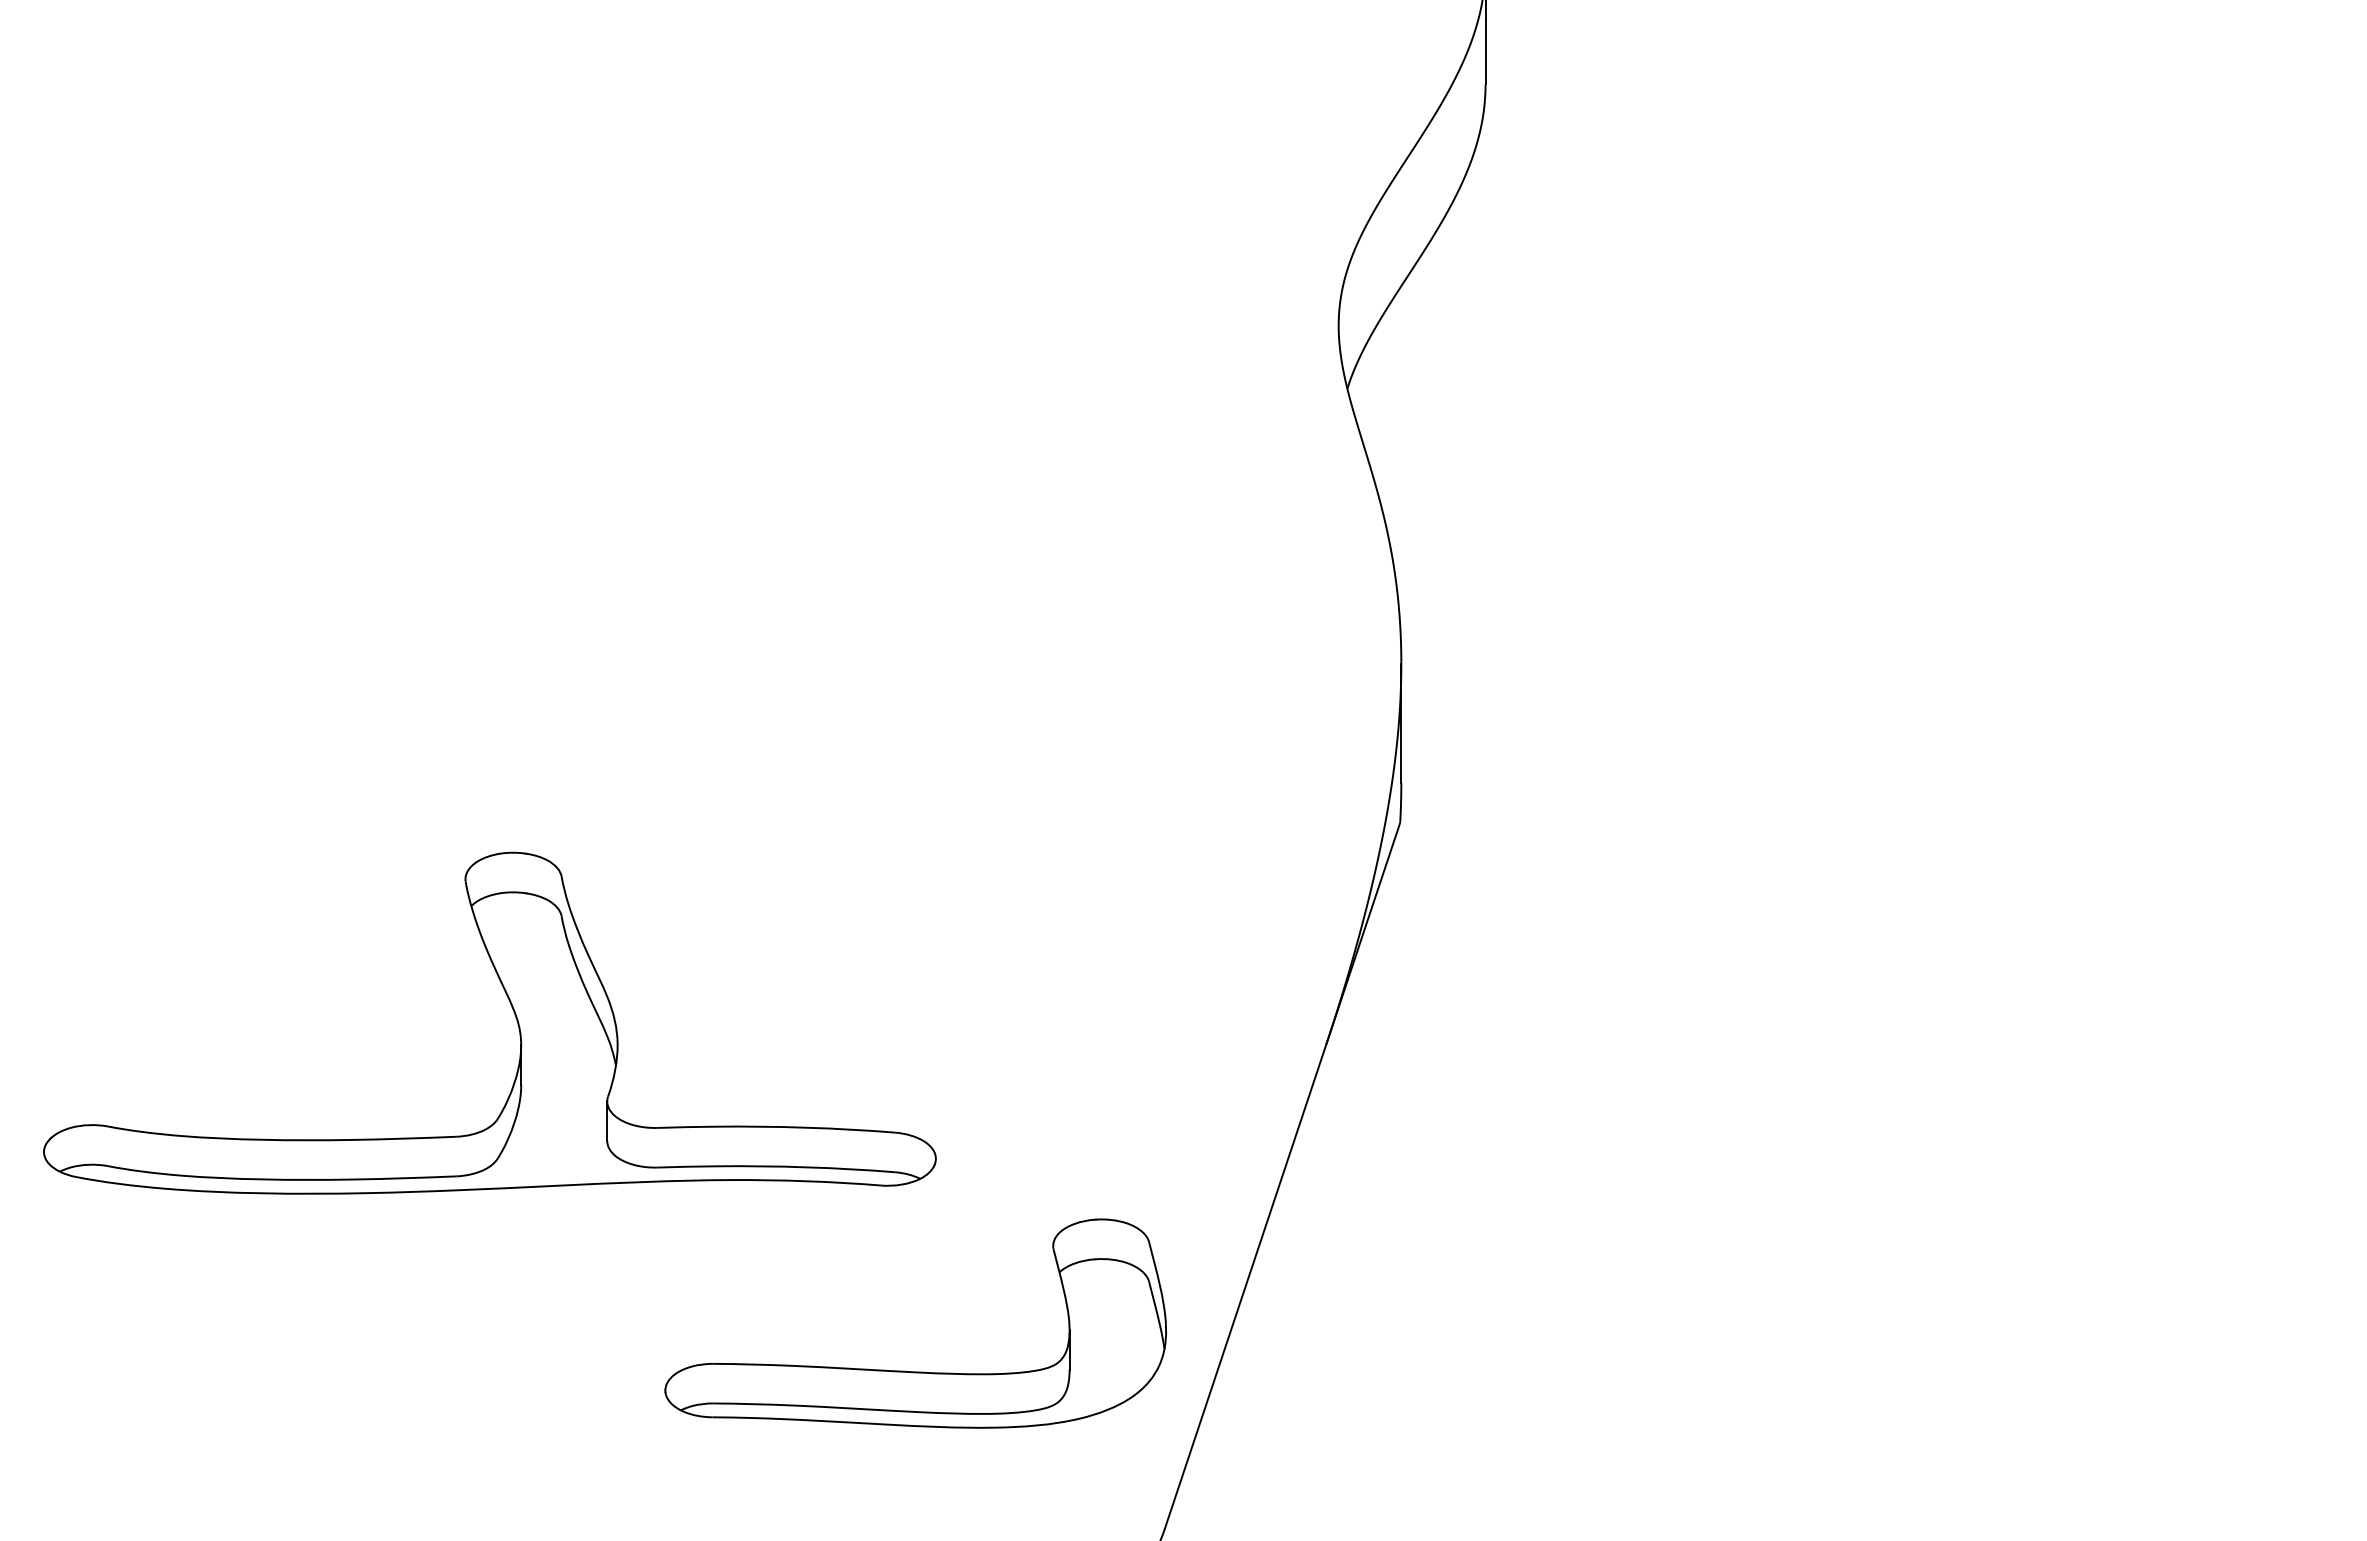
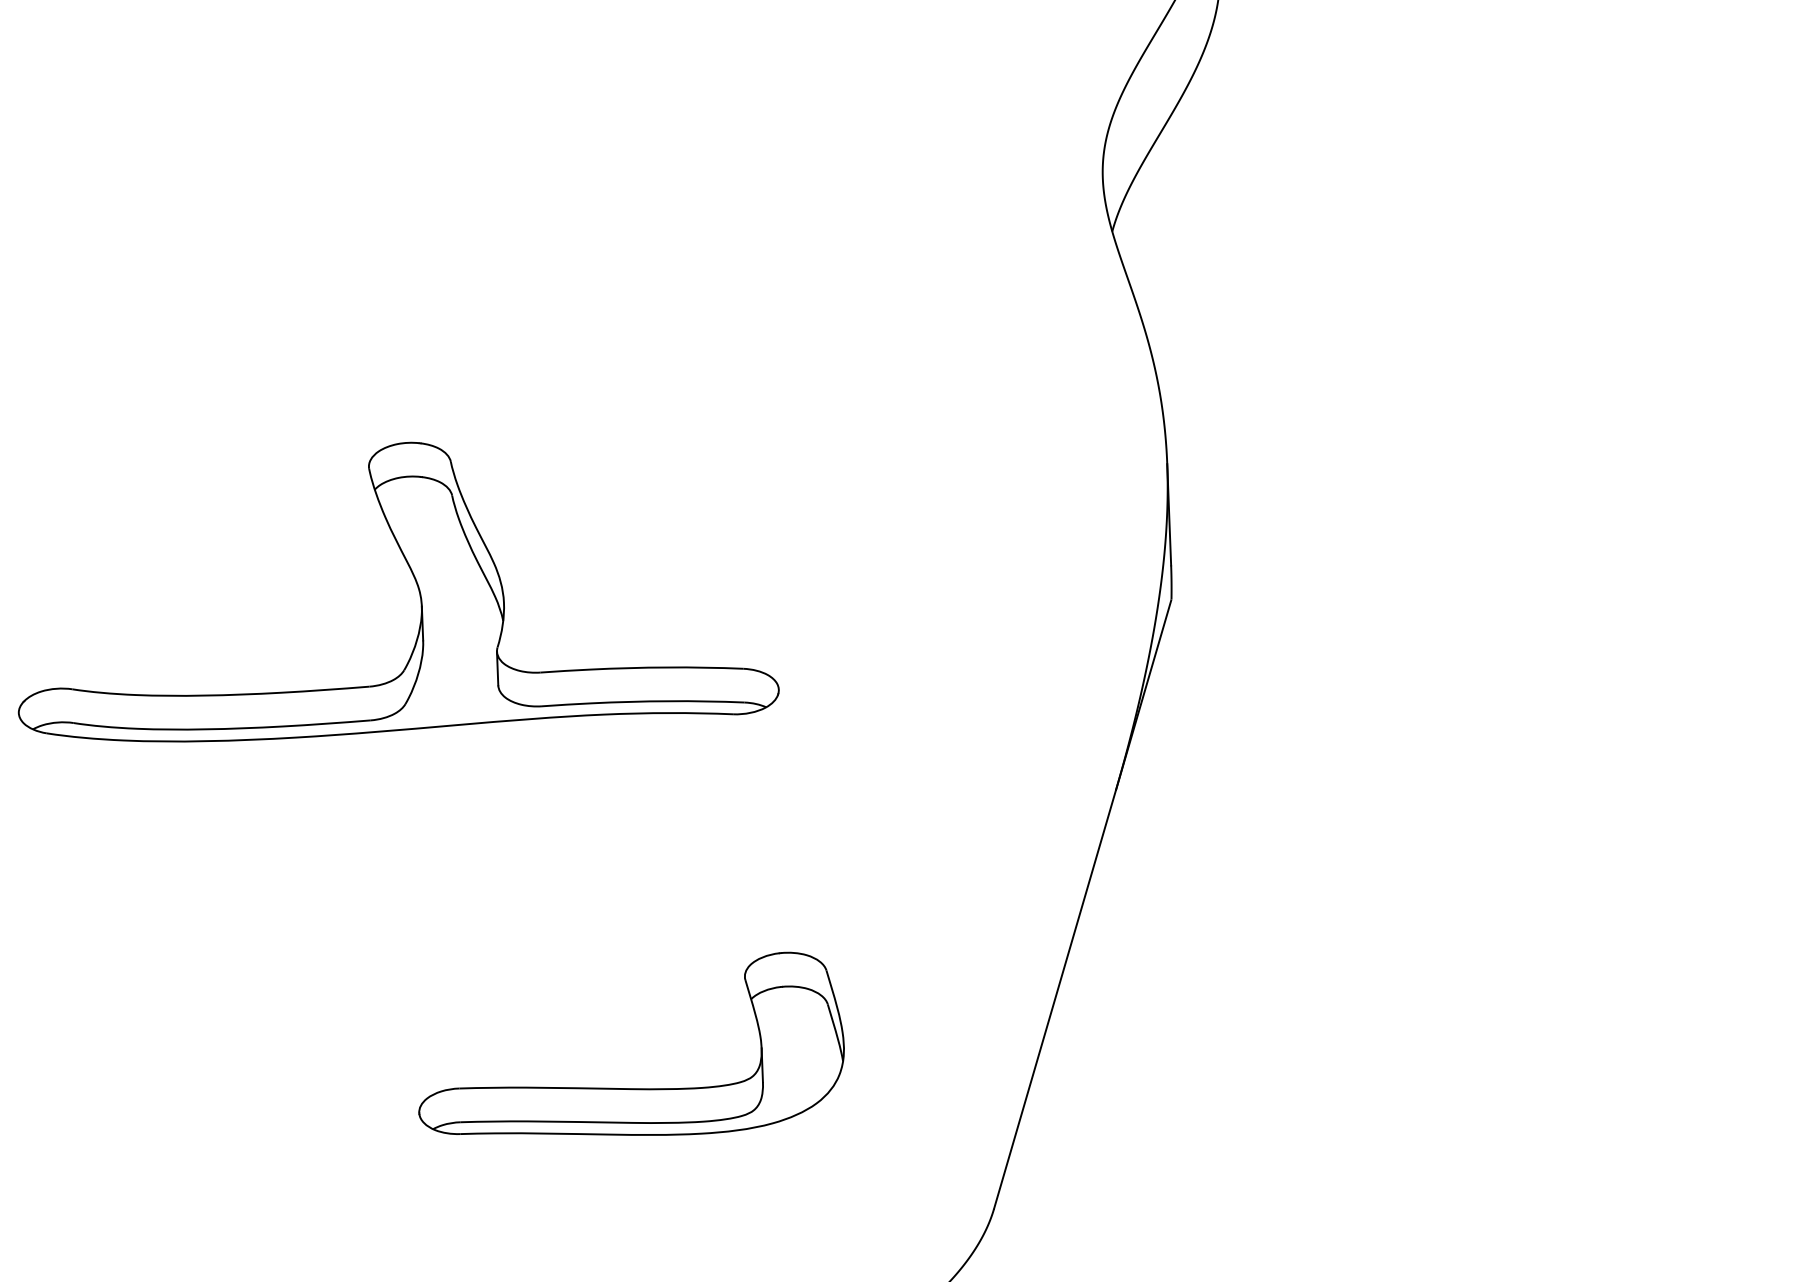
part: (514, 1015) -> (415, 581), moved
part: (915, 1371) -> (631, 1088), moved

